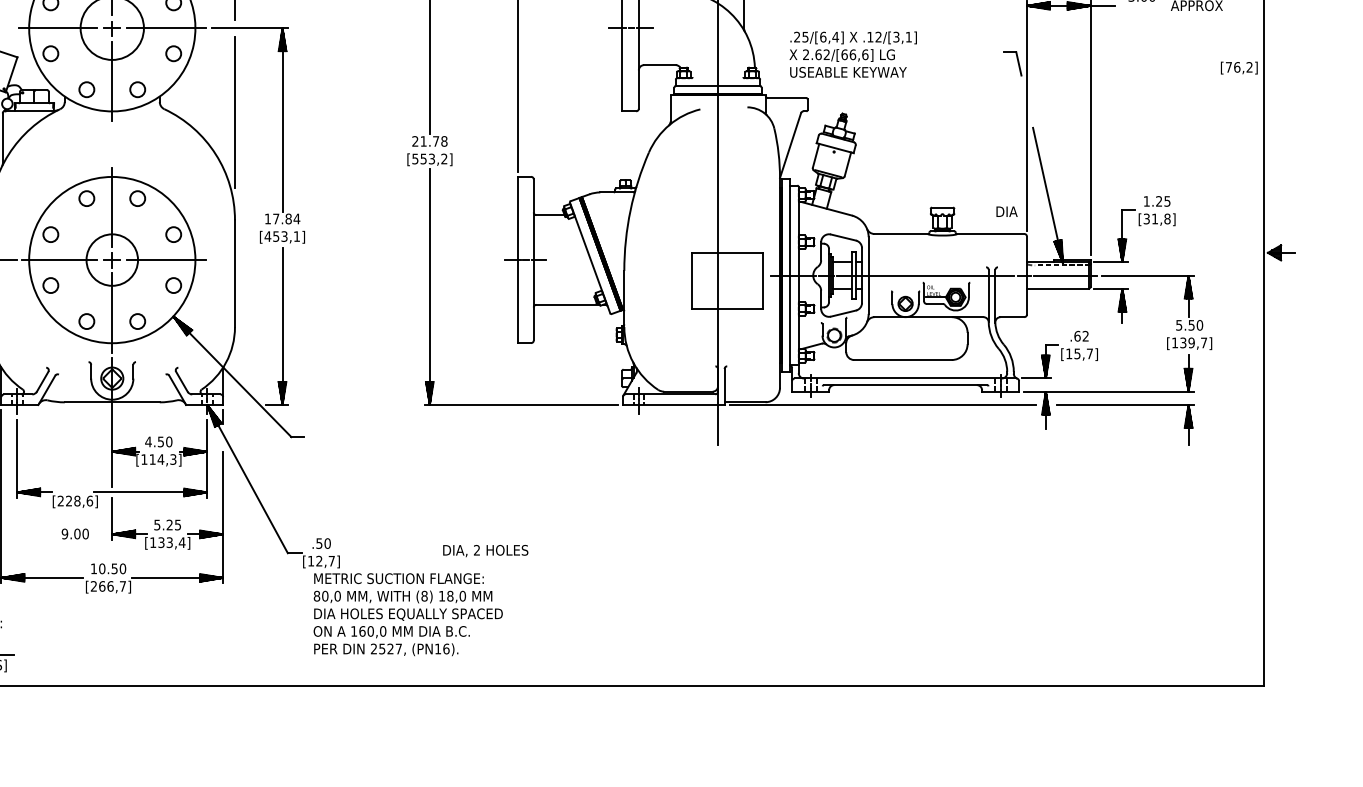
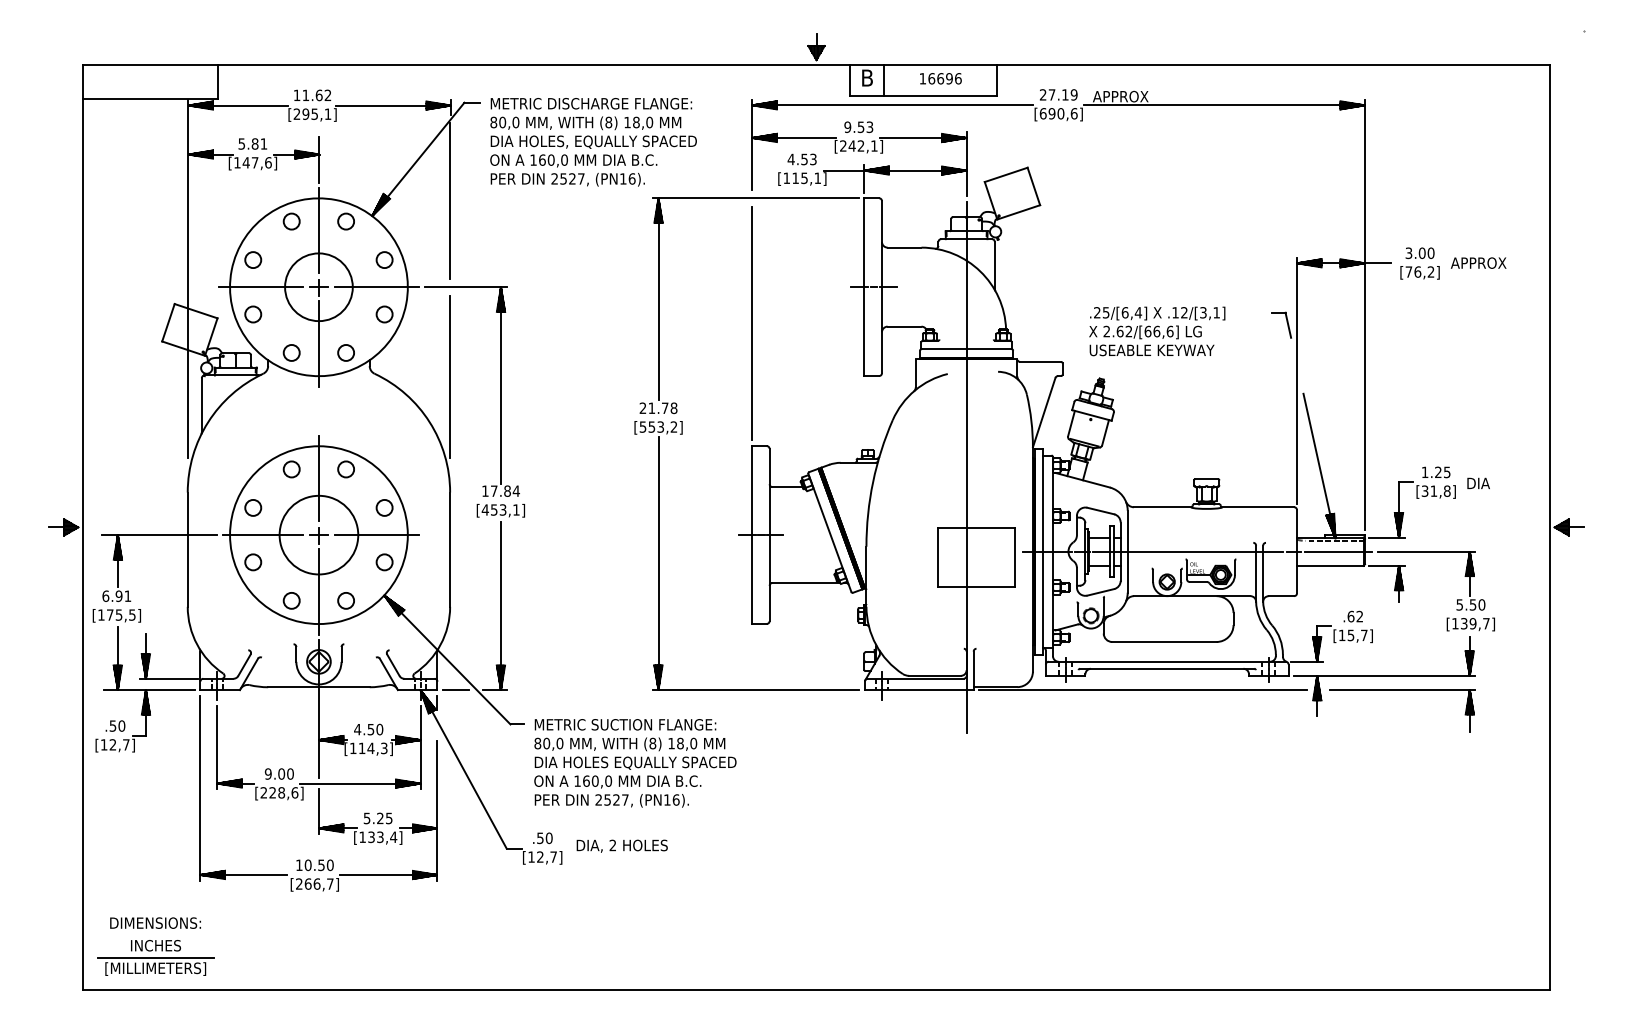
text: (853, 54) -> (1157, 331), moved
text: (1238, 67) -> (1419, 272), moved
text: (1006, 210) -> (1478, 482), moved
circle: (111, 259) -> (318, 534), size x1.43
line: (240, 405) -> (455, 690), added
text: (74, 533) -> (278, 773), moved
text: (485, 550) -> (621, 845), moved
text: (408, 614) -> (635, 763), moved

